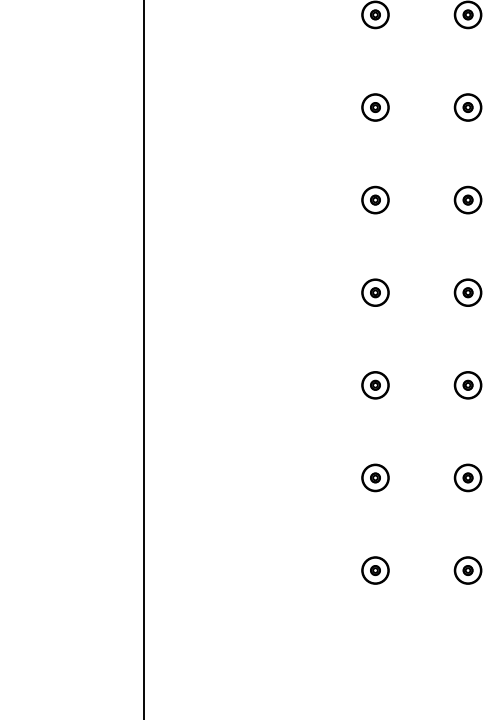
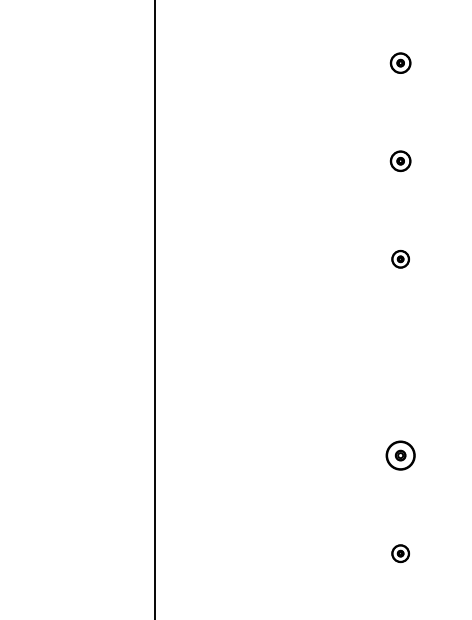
part: (375, 107) -> (400, 63), size x0.7
part: (375, 199) -> (400, 160), size x0.7
part: (375, 292) -> (400, 259), size x0.6
part: (375, 385) -> (400, 357), removed
part: (375, 570) -> (400, 553), size x0.6

